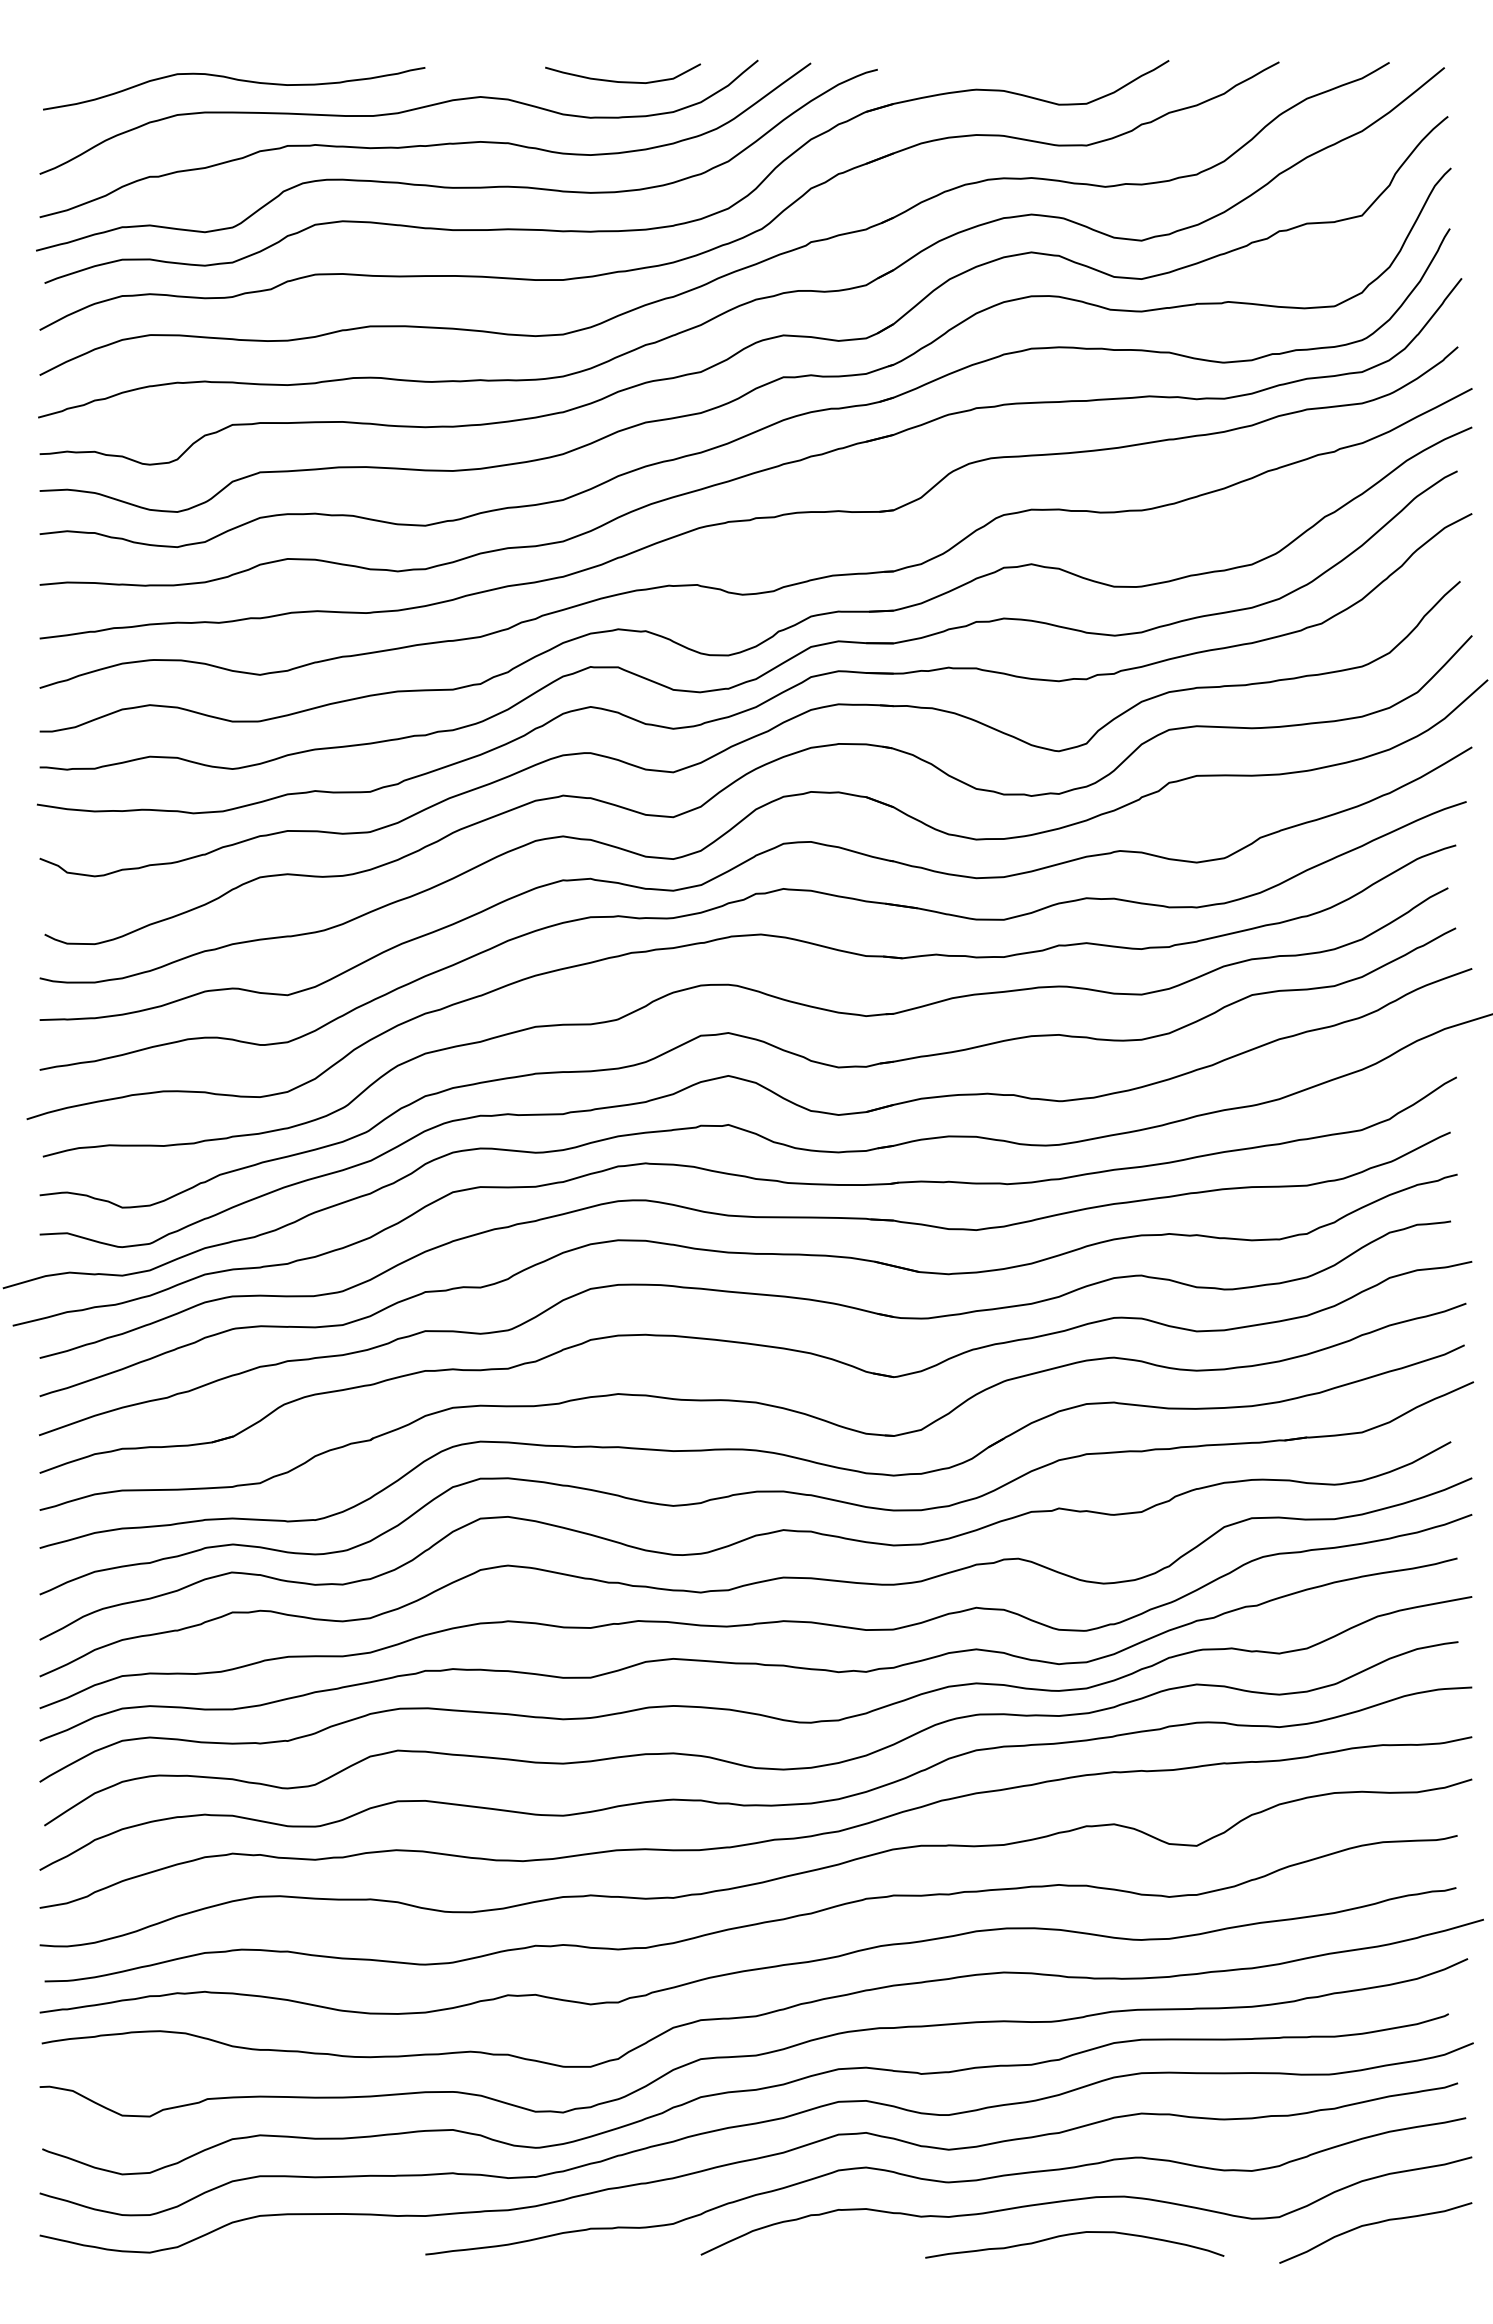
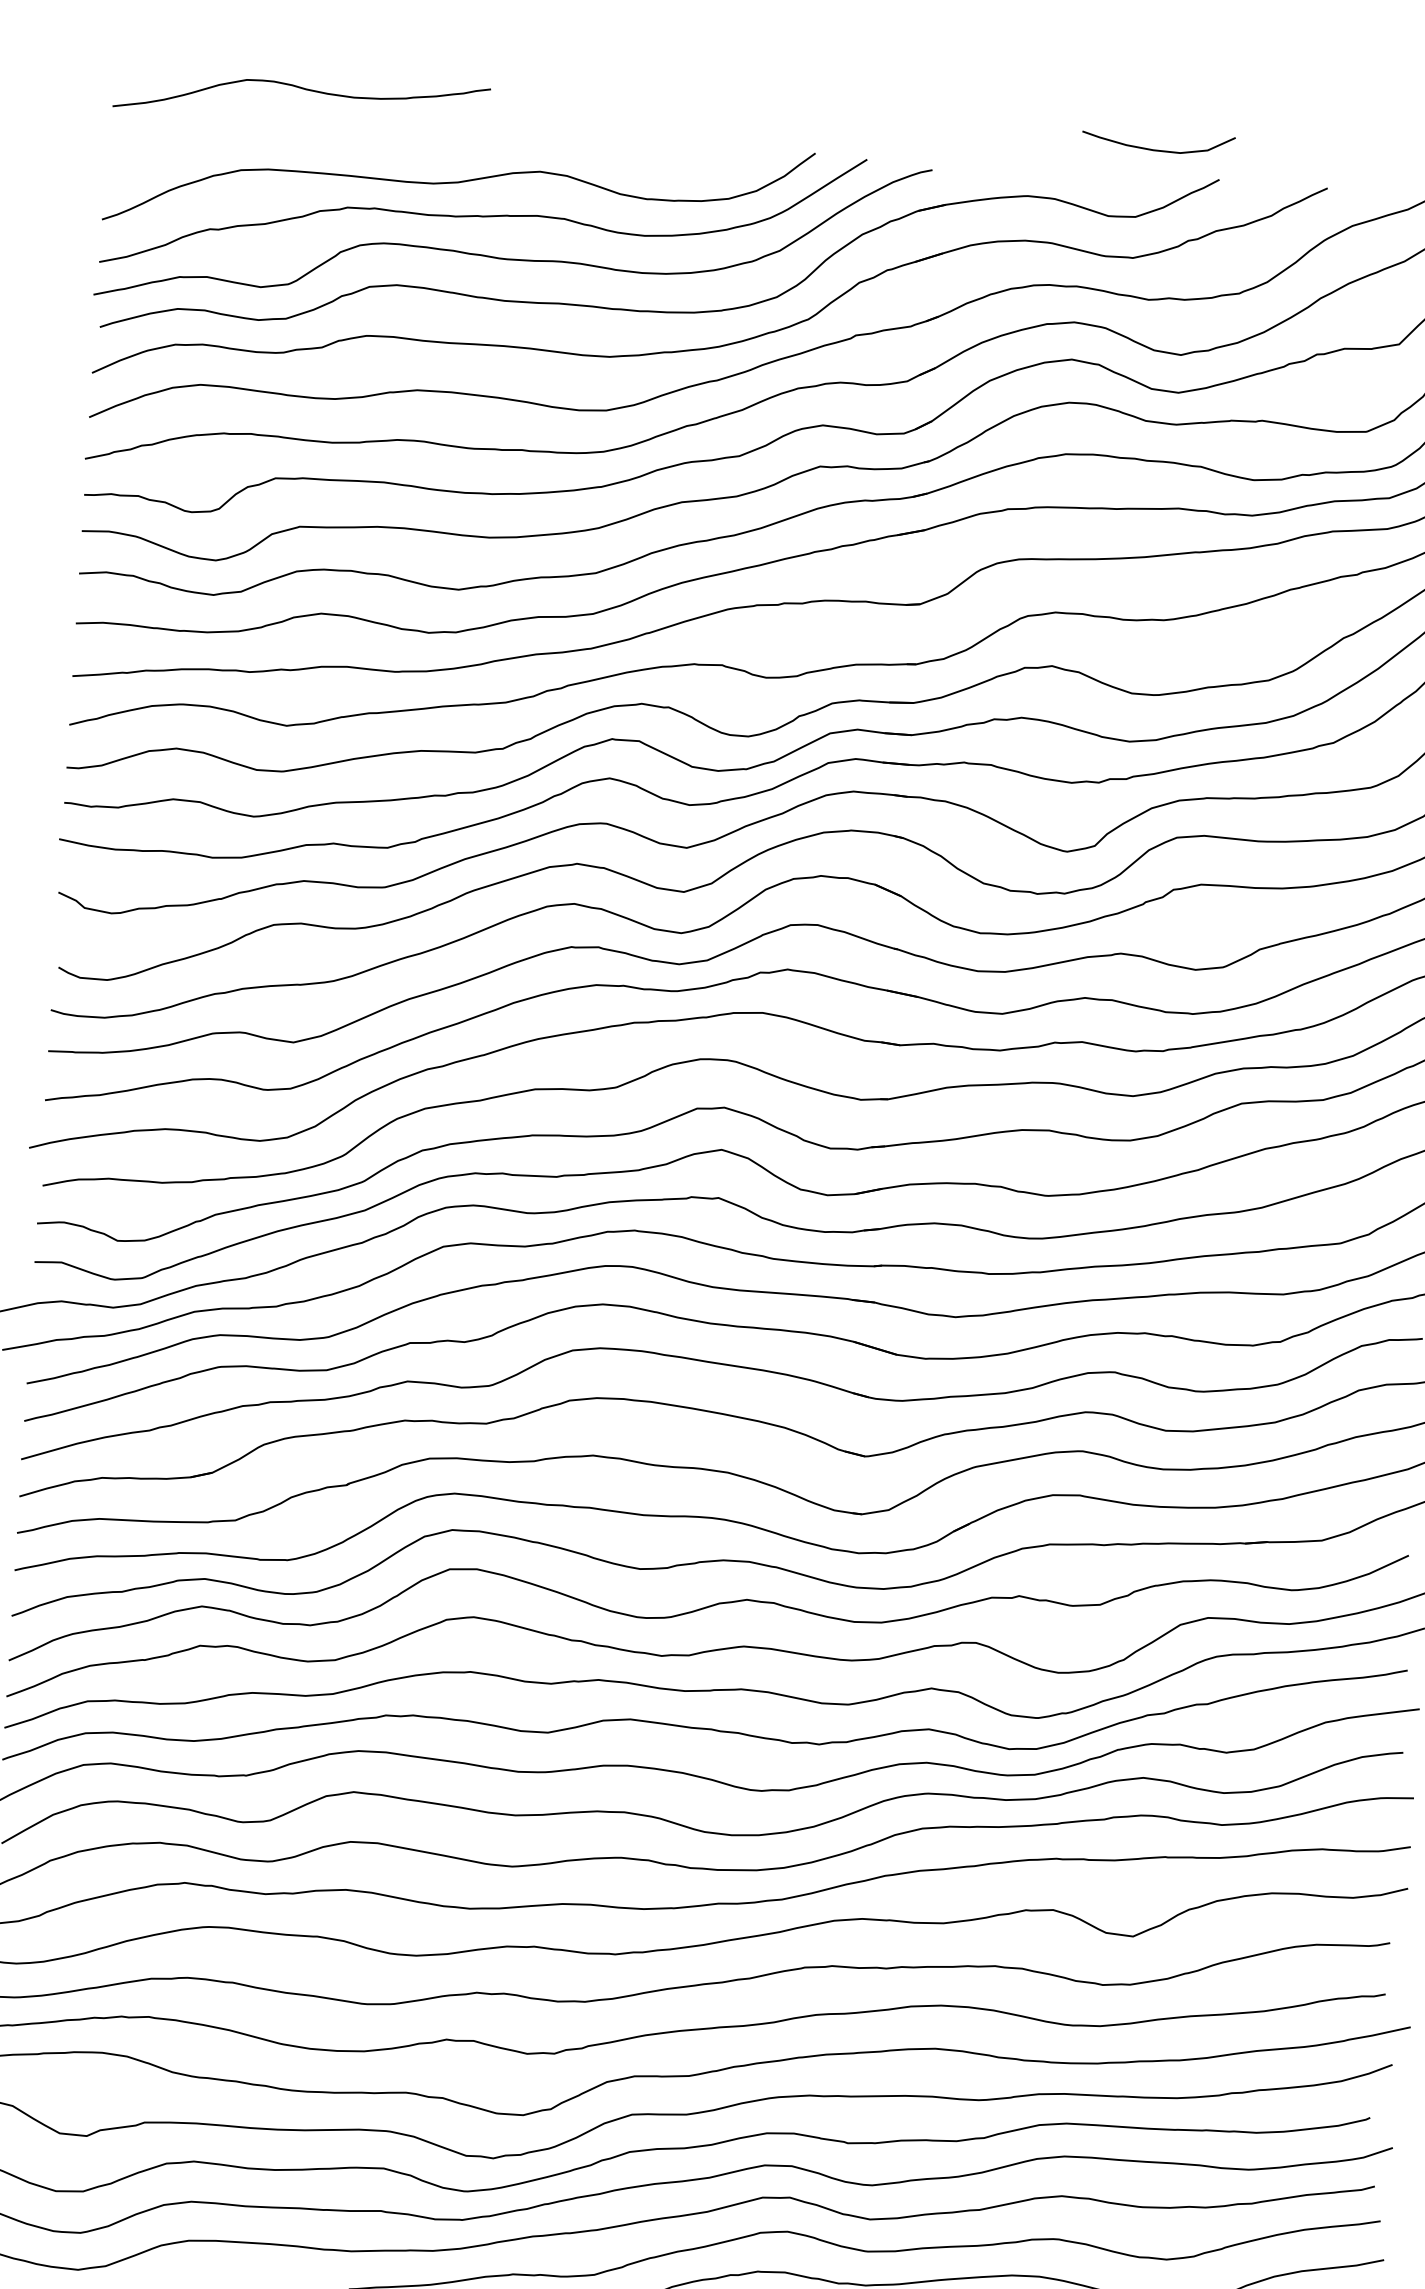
curve: (235, 80) -> (303, 89), moved
curve: (623, 81) -> (1158, 150), moved

